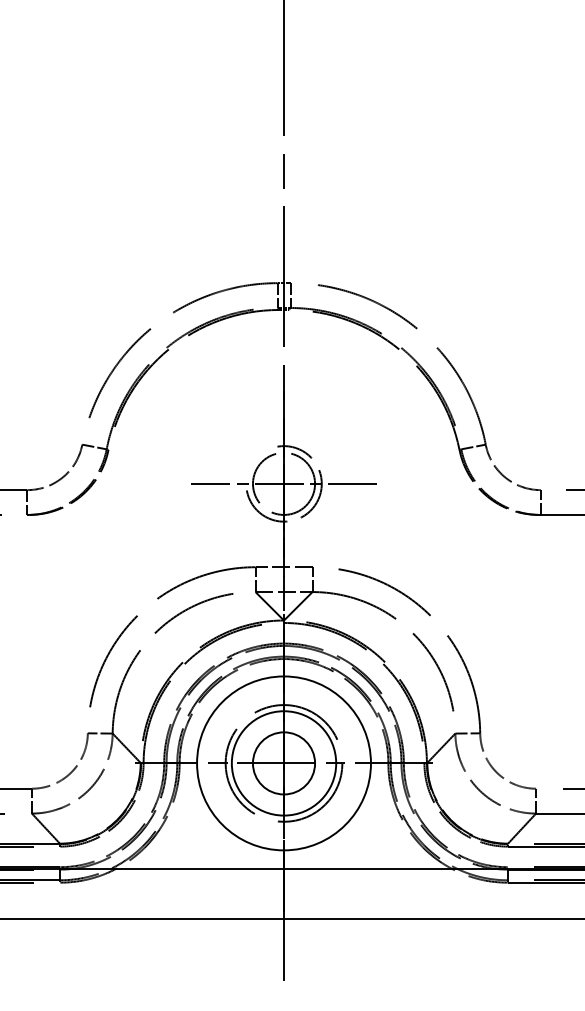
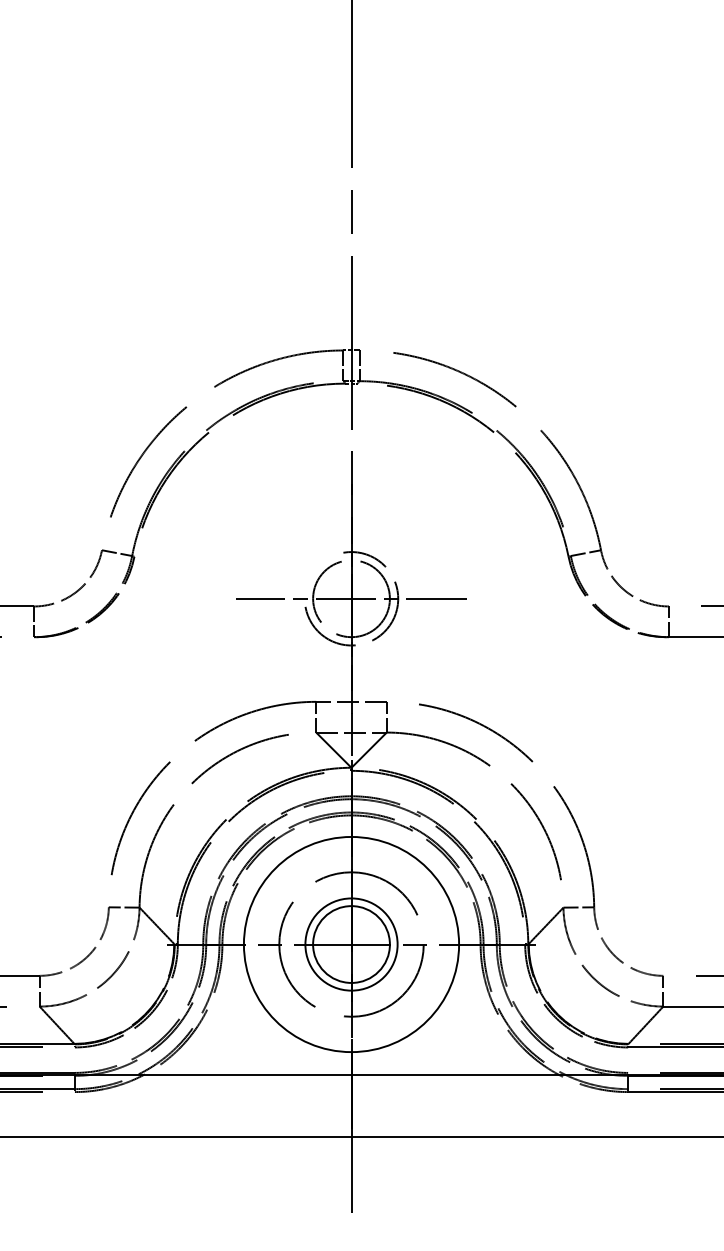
circle: (284, 763) -> (351, 944), size x0.71

